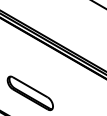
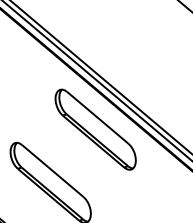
part: (47, 62) -> (95, 128), added

